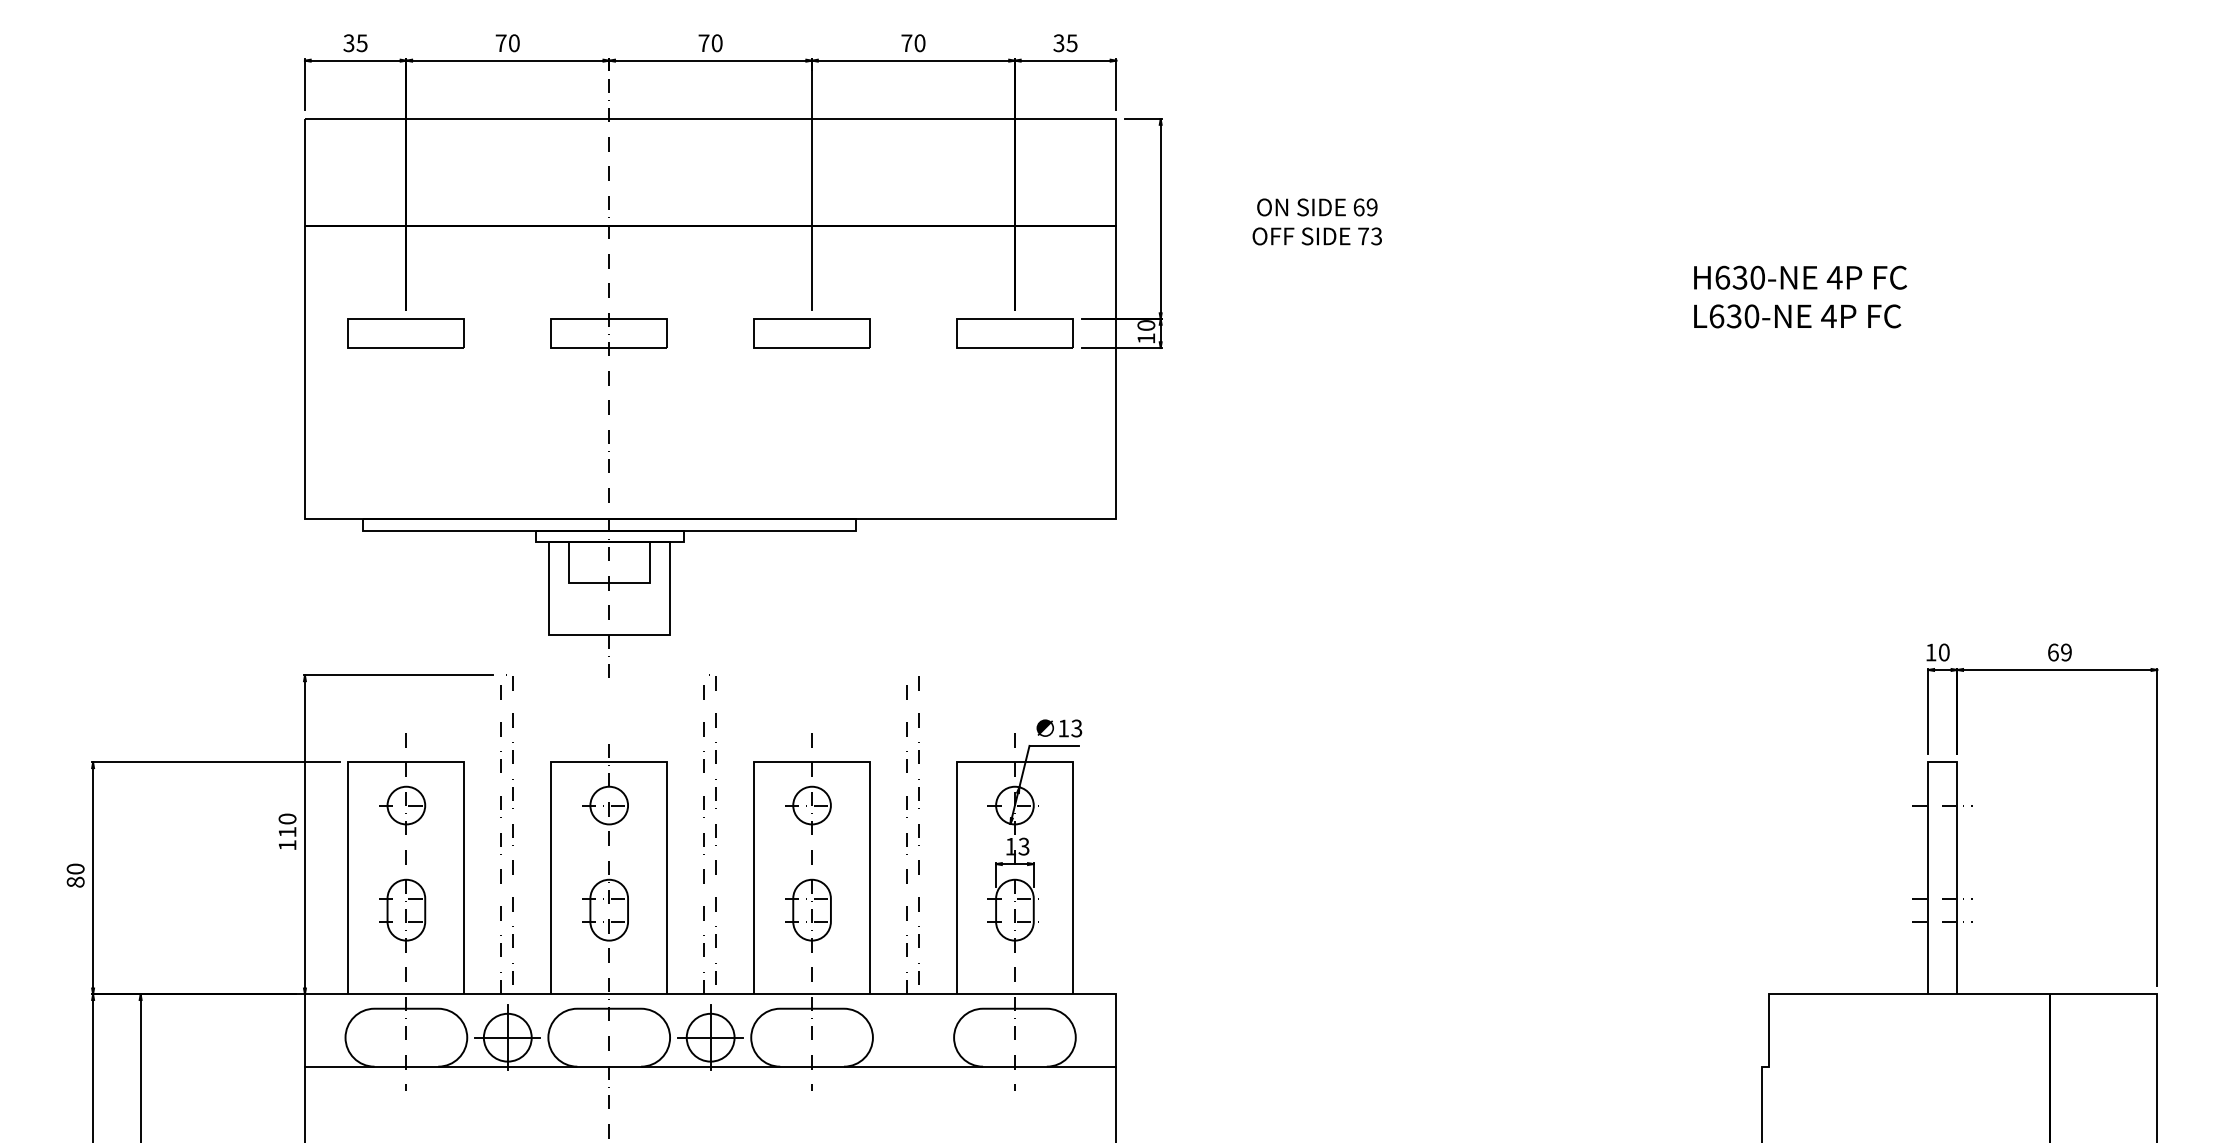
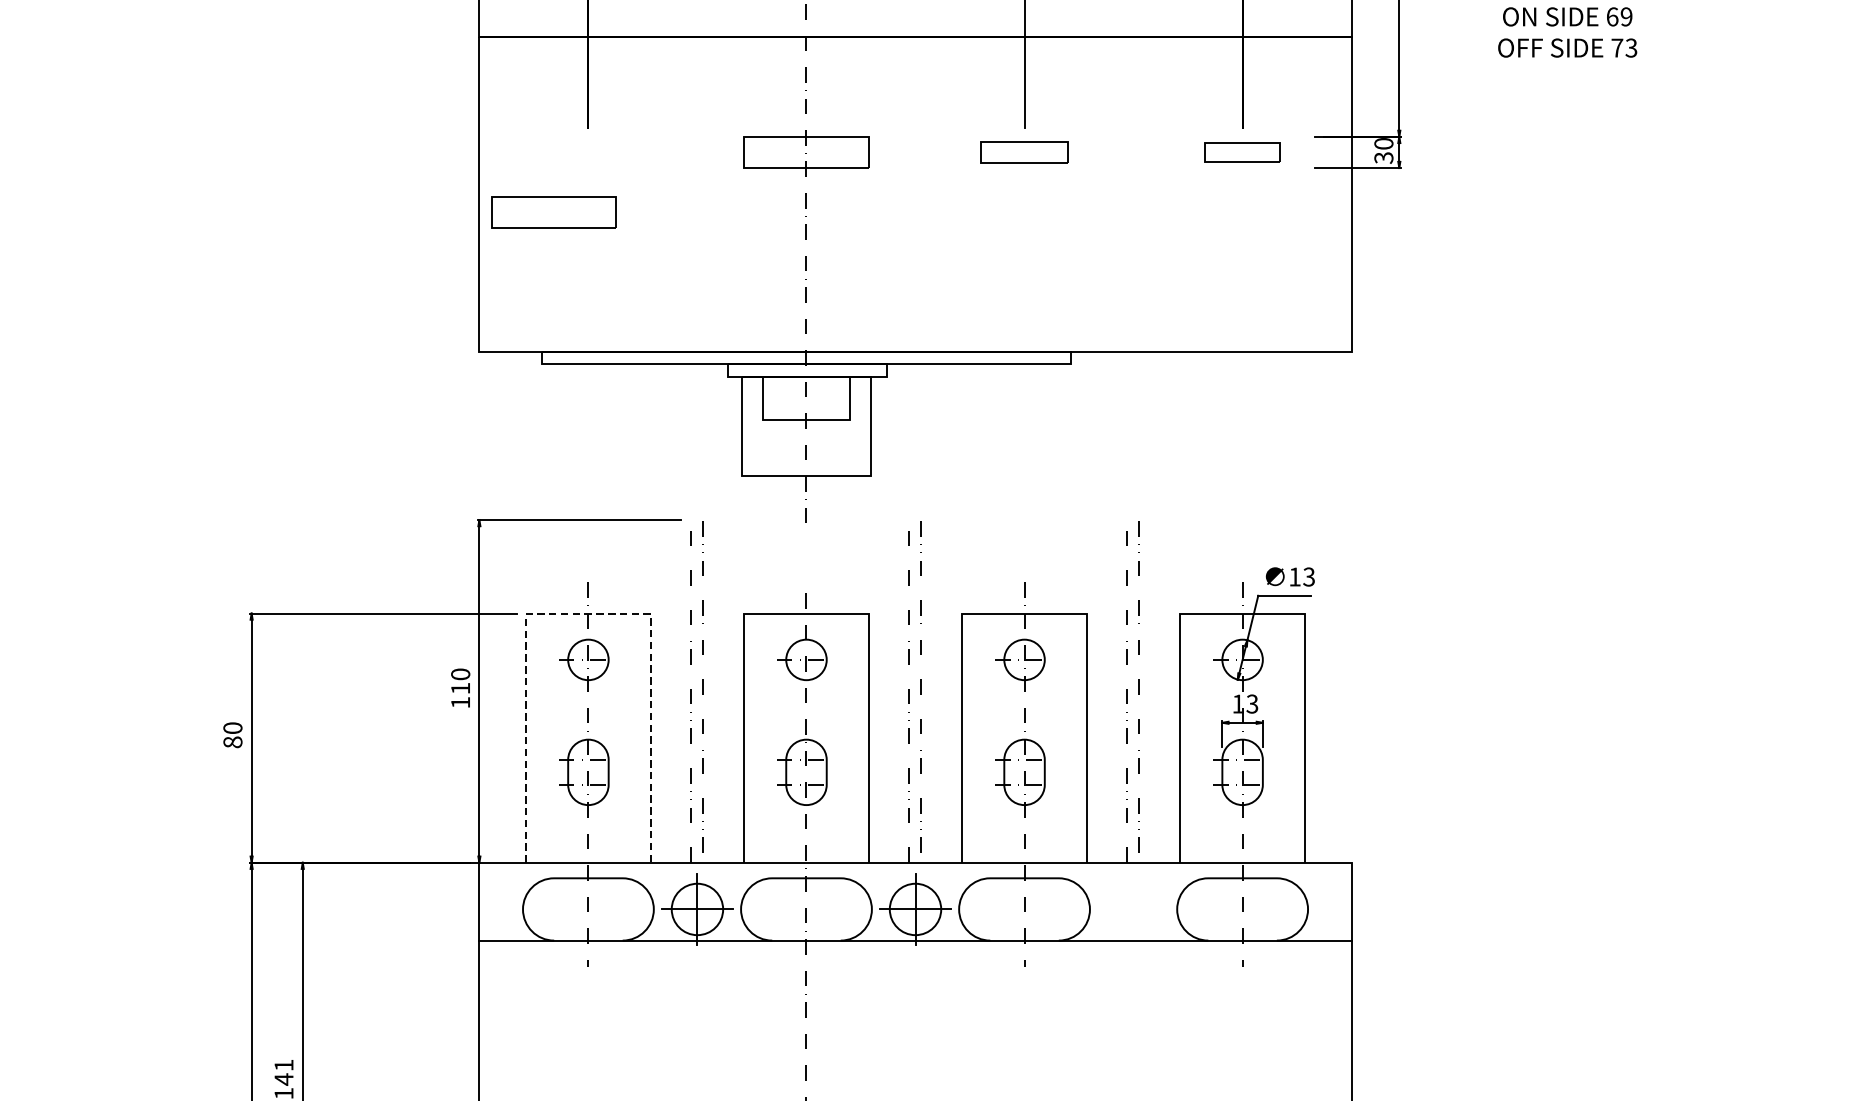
part: (405, 333) -> (553, 212), moved
part: (811, 333) -> (1023, 152), size x0.7
part: (1014, 333) -> (1242, 152), size x0.6
text: (1146, 338) -> (1384, 157), 10 -> 30
line: (406, 762) -> (588, 613), solid -> dashed

